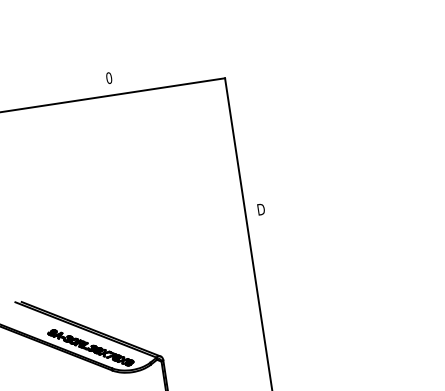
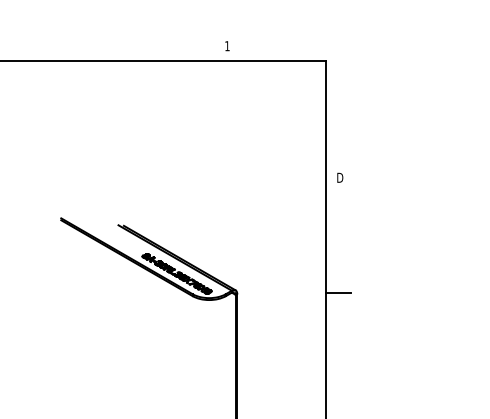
text: (109, 78) -> (227, 46), 0 -> 1
line: (279, 342) -> (338, 293), added

